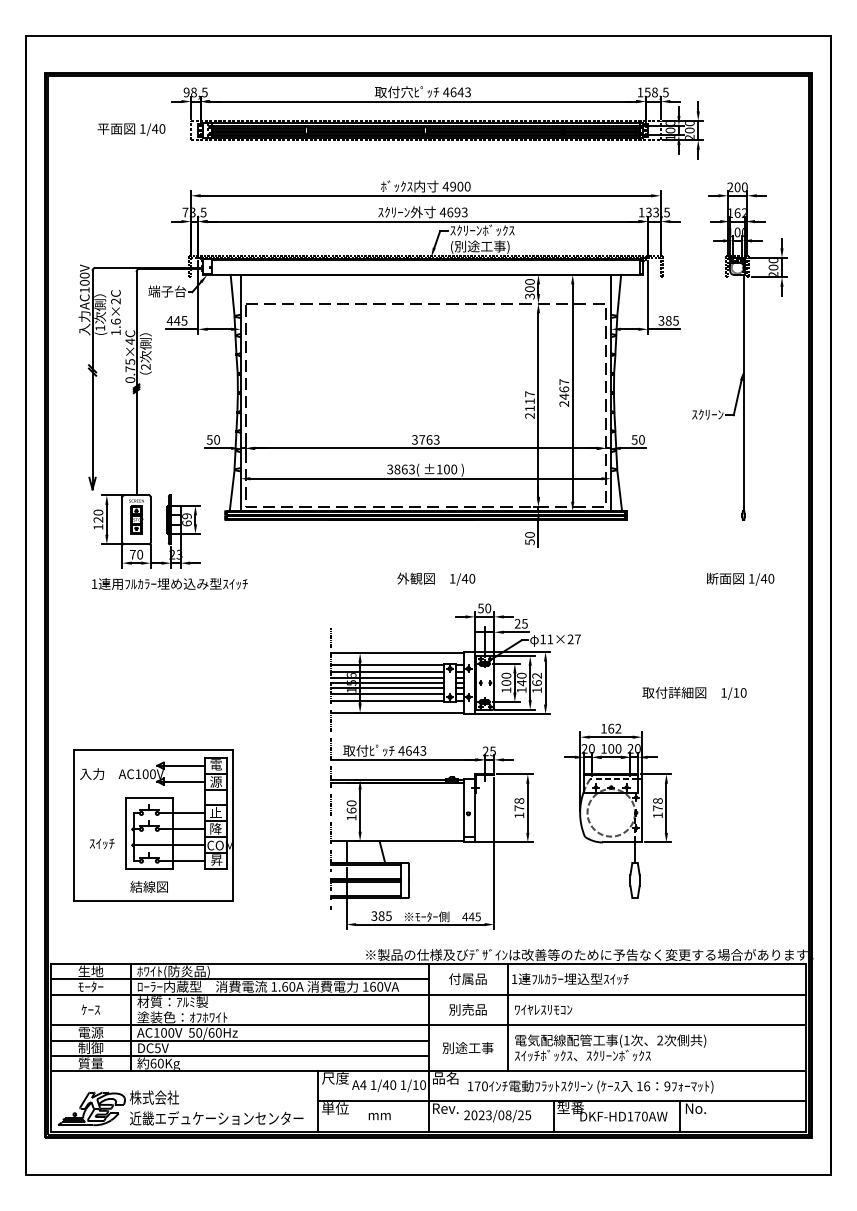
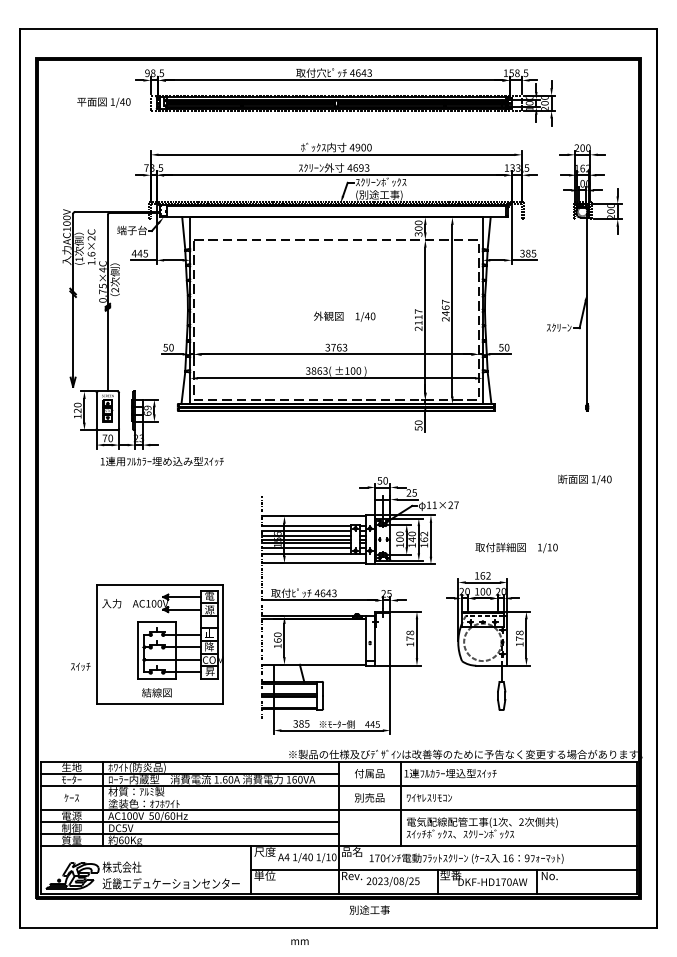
text: (436, 578) -> (344, 316), moved
text: (739, 578) -> (584, 479), moved
text: (170, 583) -> (162, 461), moved
text: (694, 692) -> (516, 547), moved
part: (152, 825) -> (159, 644), moved
text: (467, 1047) -> (369, 909), moved
text: (379, 1115) -> (299, 941), moved

